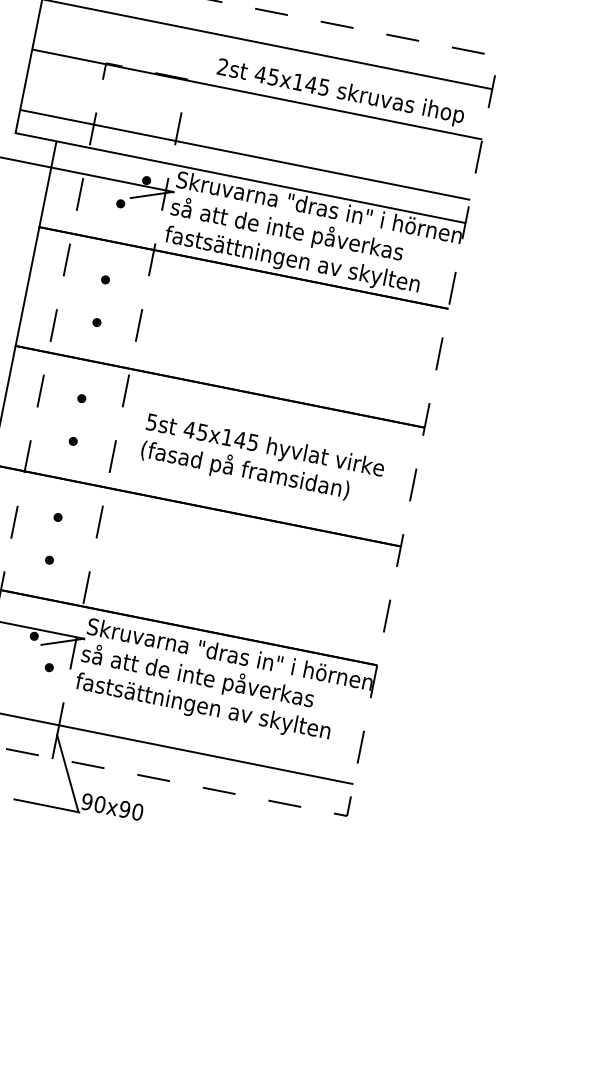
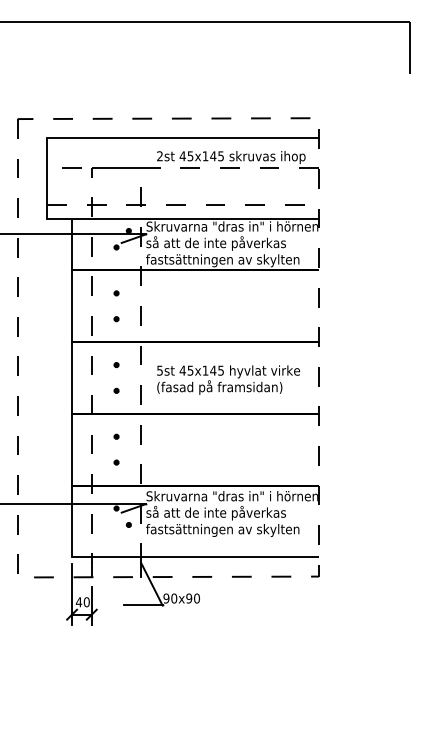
line: (257, 95) -> (183, 168), solid -> dashed
line: (245, 154) -> (183, 204), solid -> dashed

